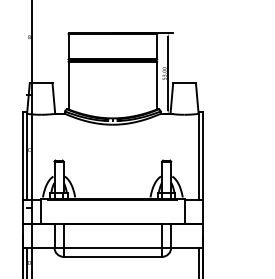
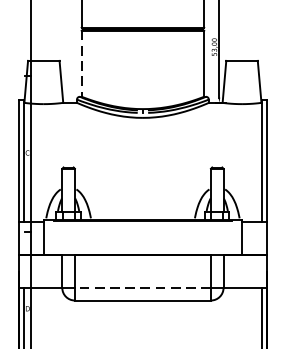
line: (68, 85) -> (81, 63), solid -> dashed
line: (112, 247) -> (142, 287), solid -> dashed

